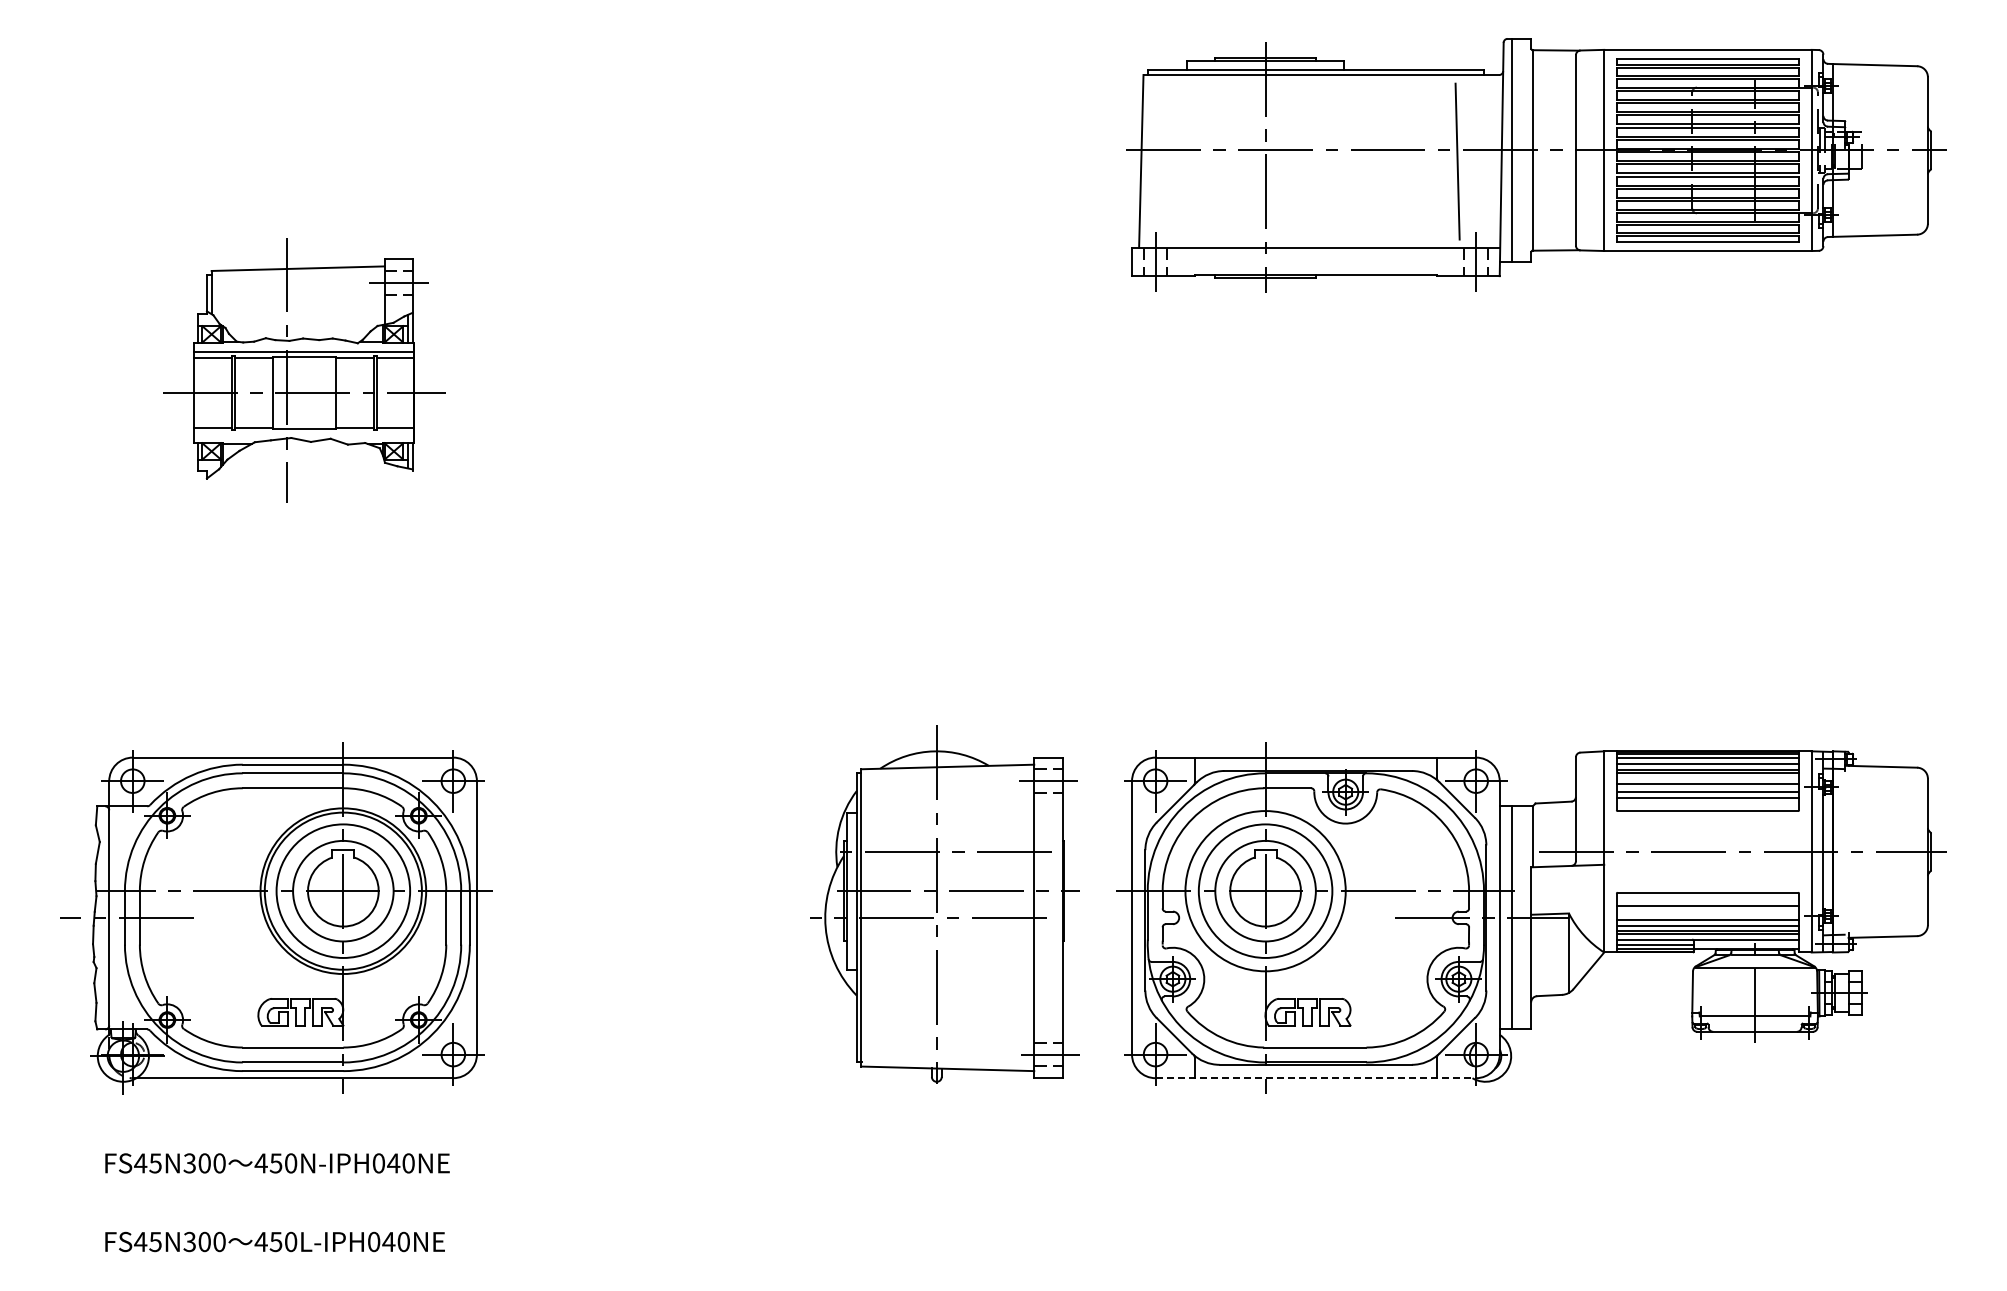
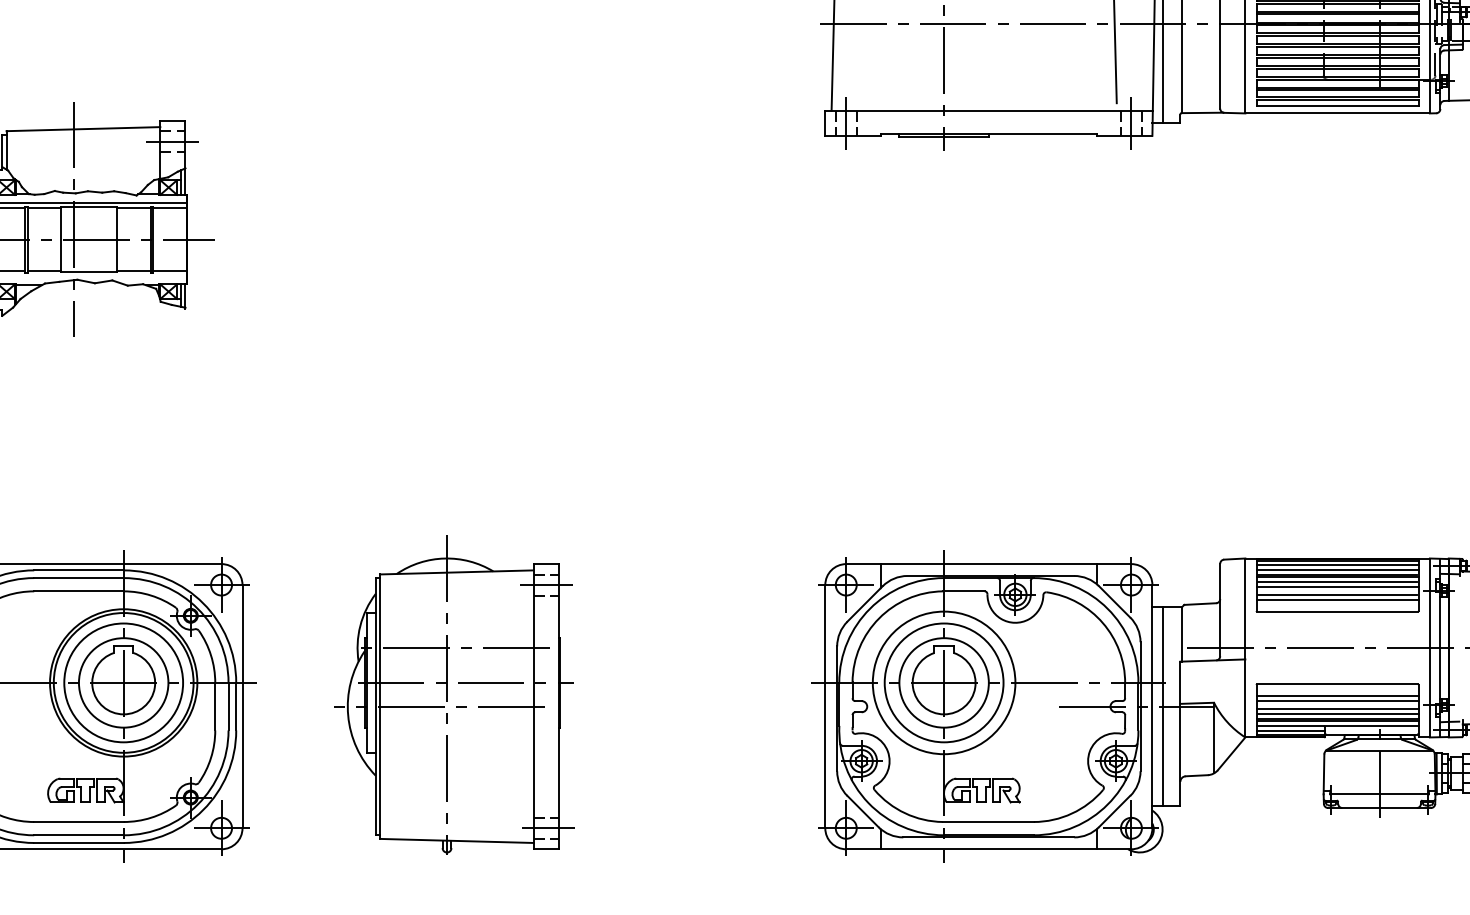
line: (1707, 778) -> (1337, 582), added
part: (944, 904) -> (453, 694), moved
line: (1708, 911) -> (1338, 700), added
line: (1316, 1078) -> (989, 849), dashed -> solid

